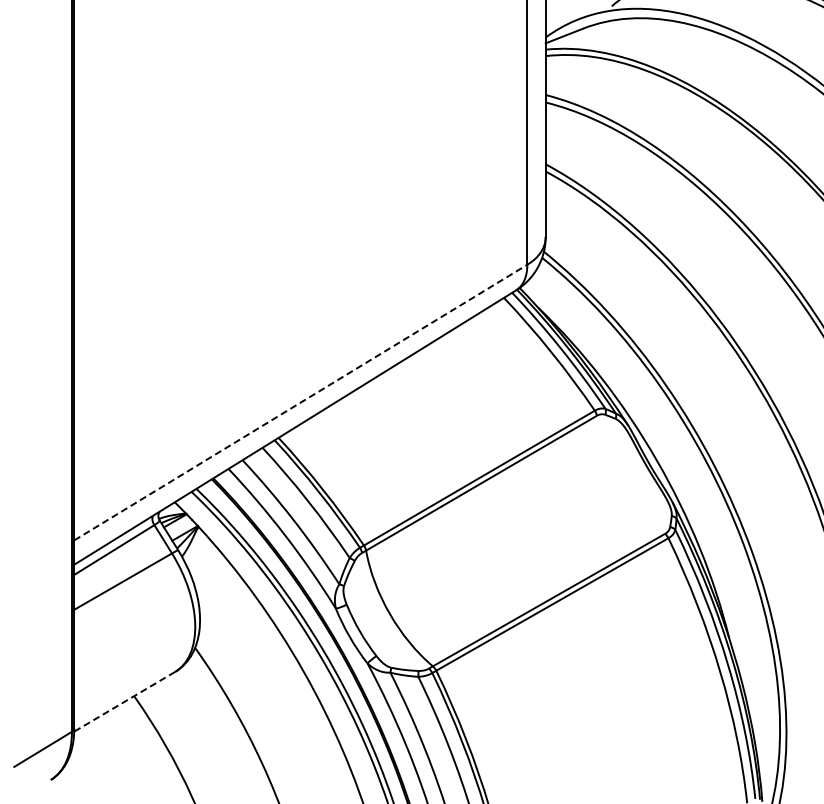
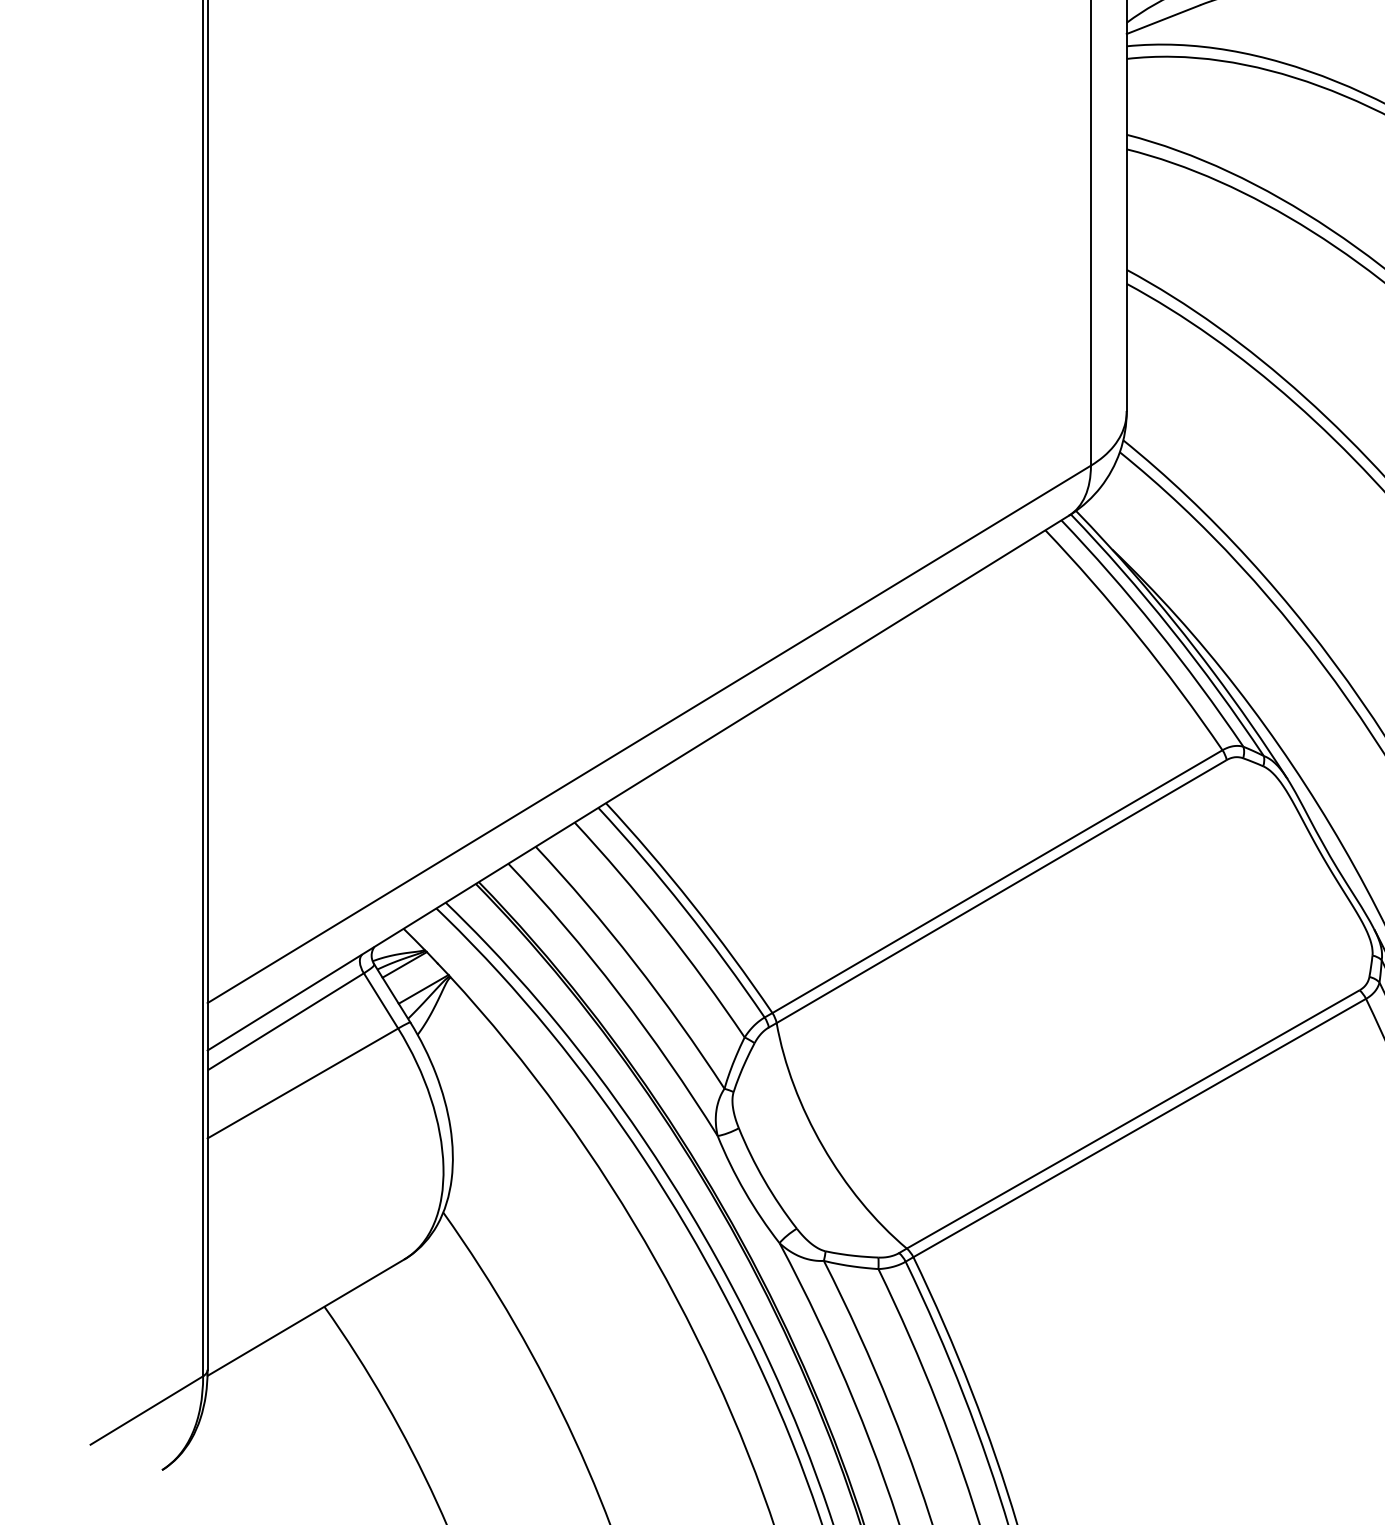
line: (301, 402) -> (650, 734), dashed -> solid
line: (124, 701) -> (305, 1317), dashed -> solid

